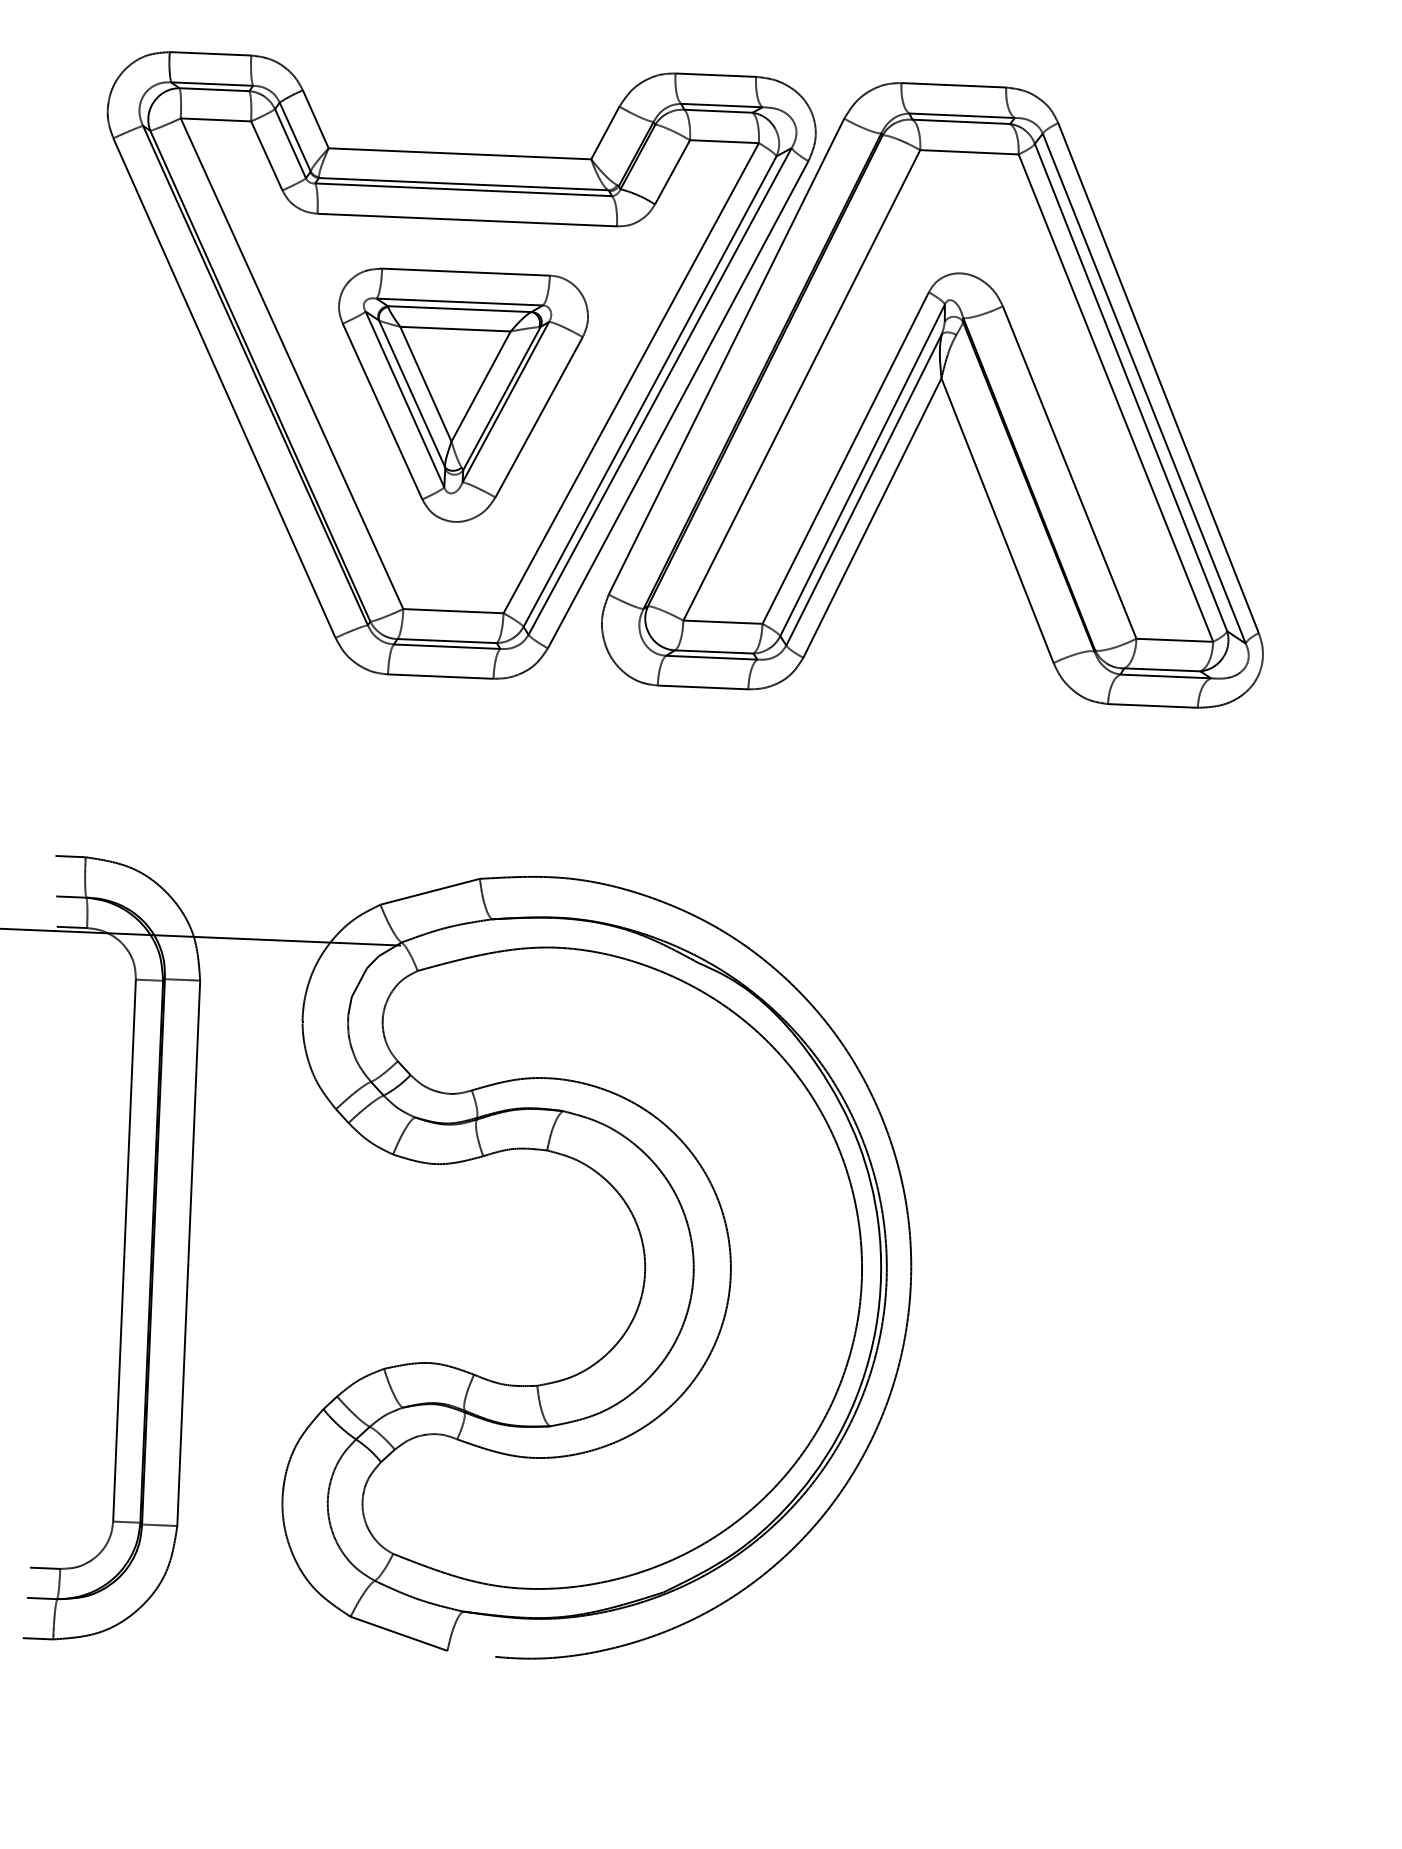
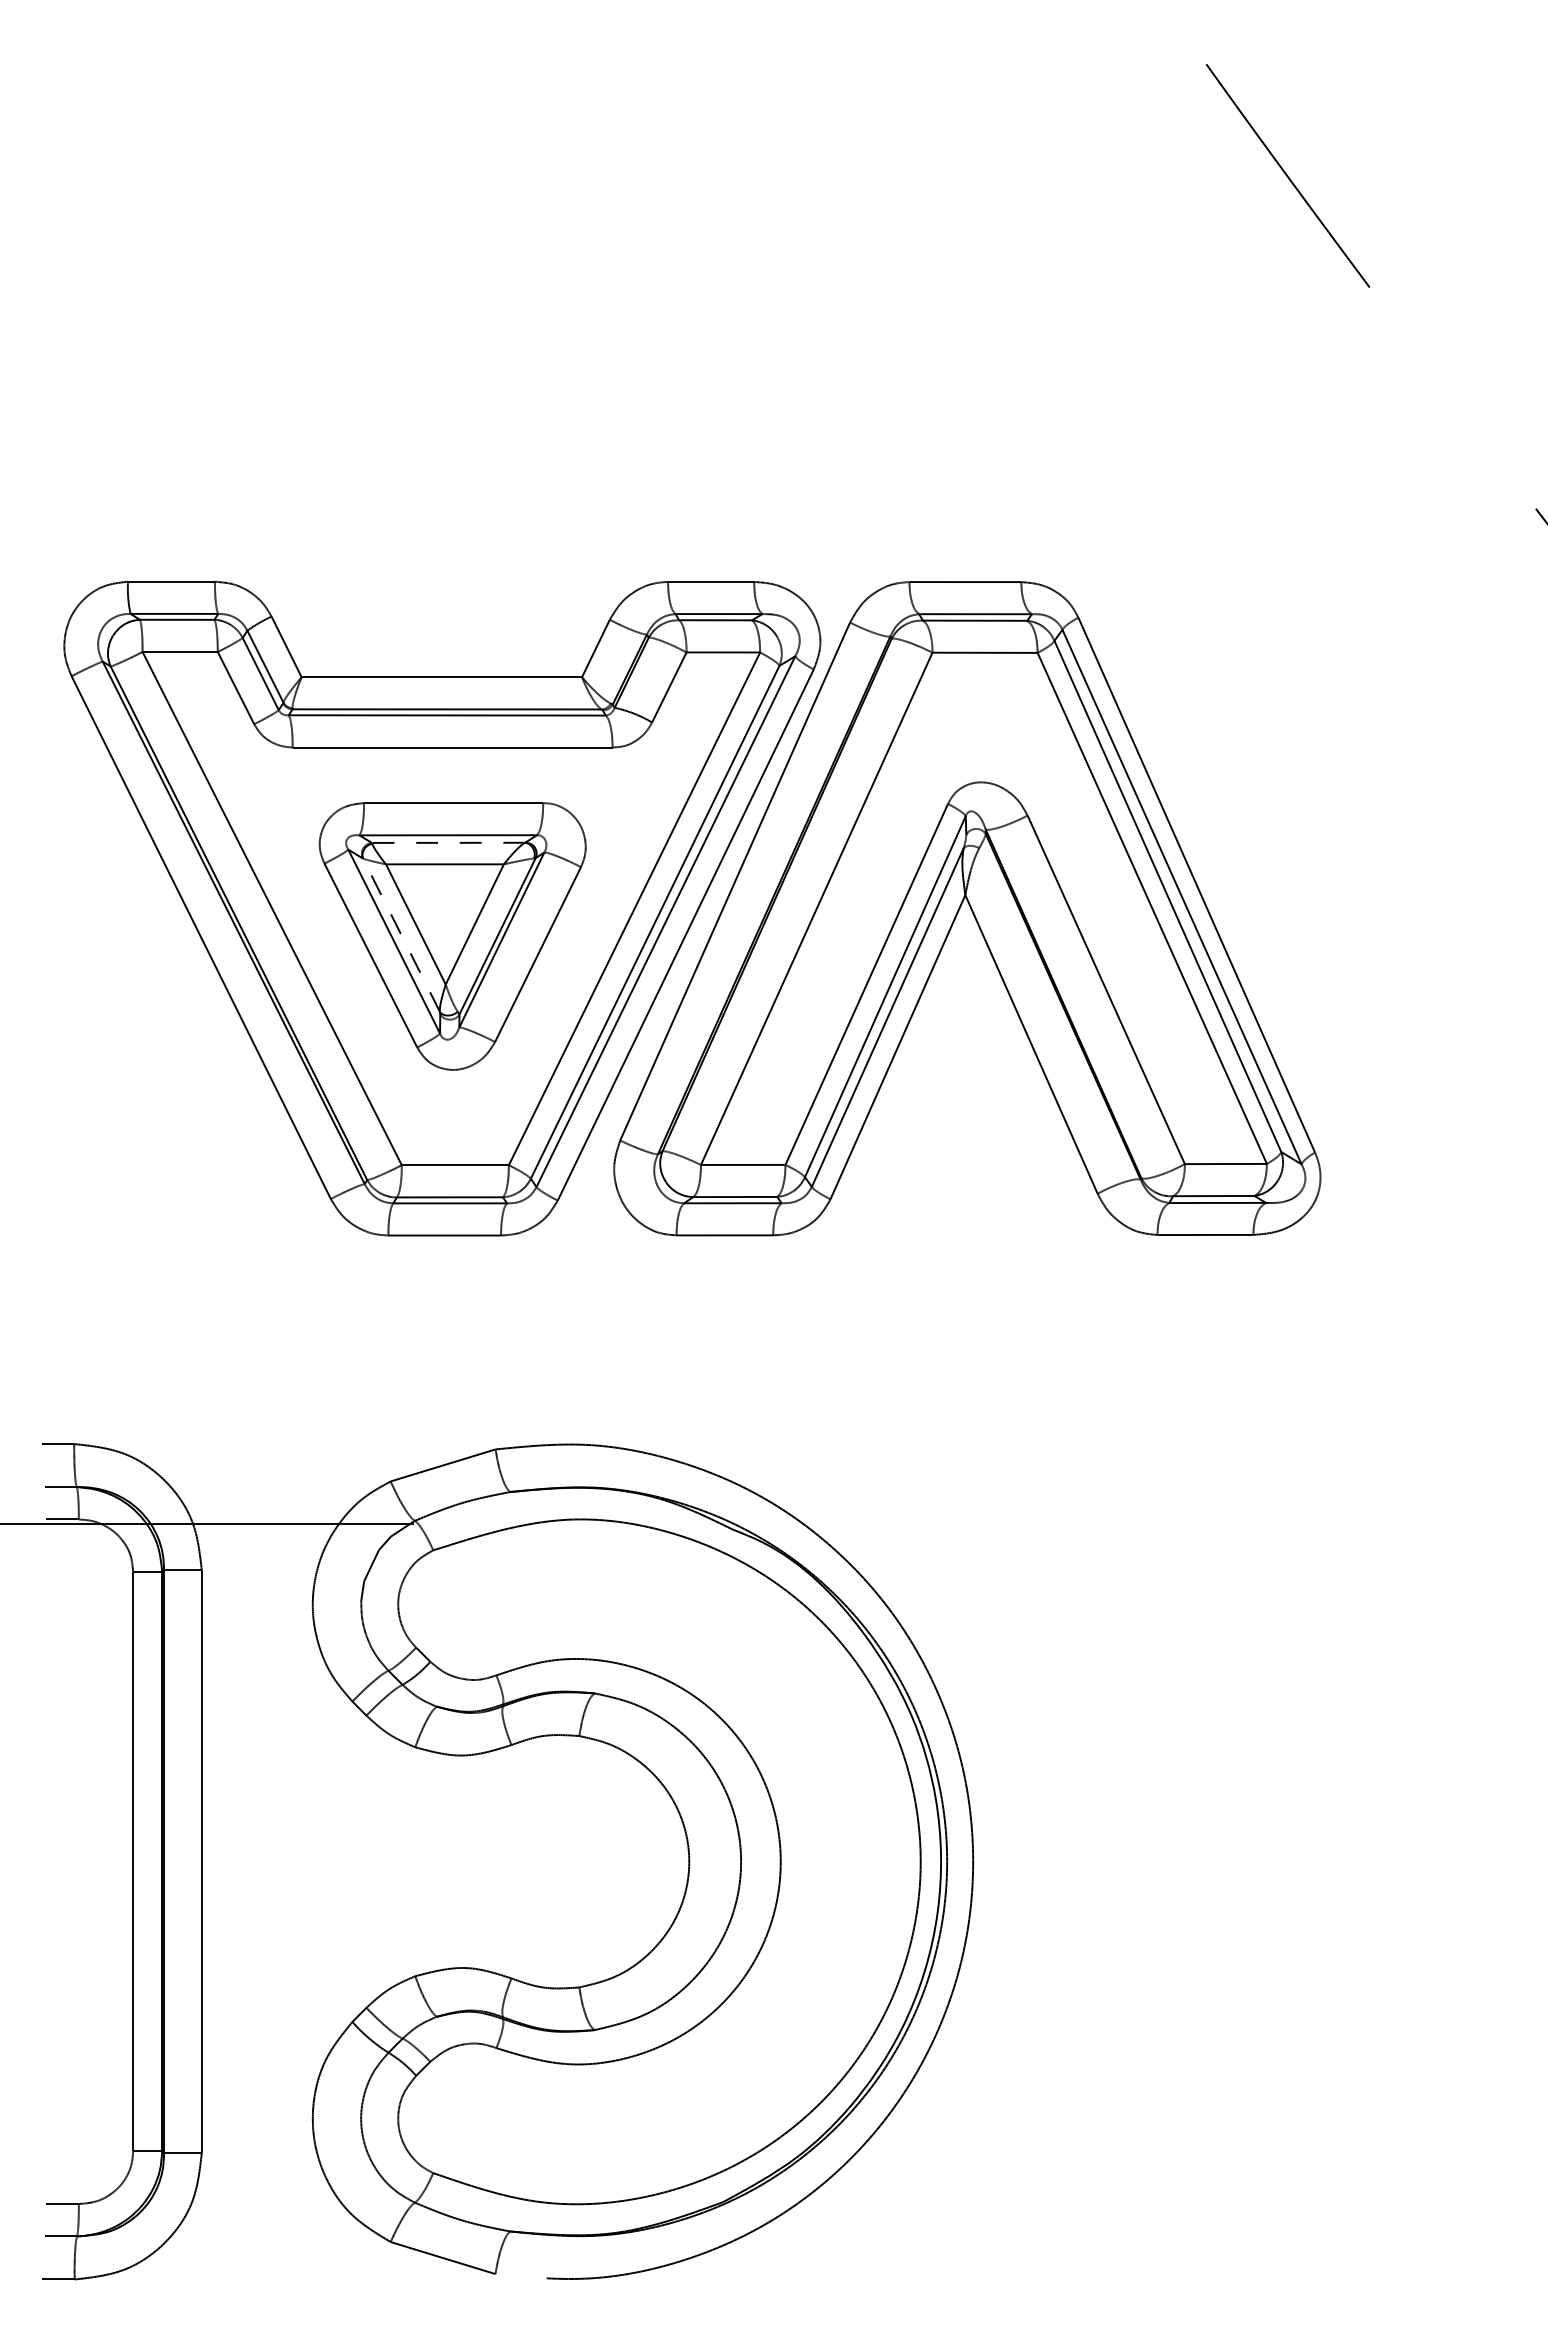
line: (459, 308) -> (448, 842), solid -> dashed
line: (412, 394) -> (401, 935), solid -> dashed

